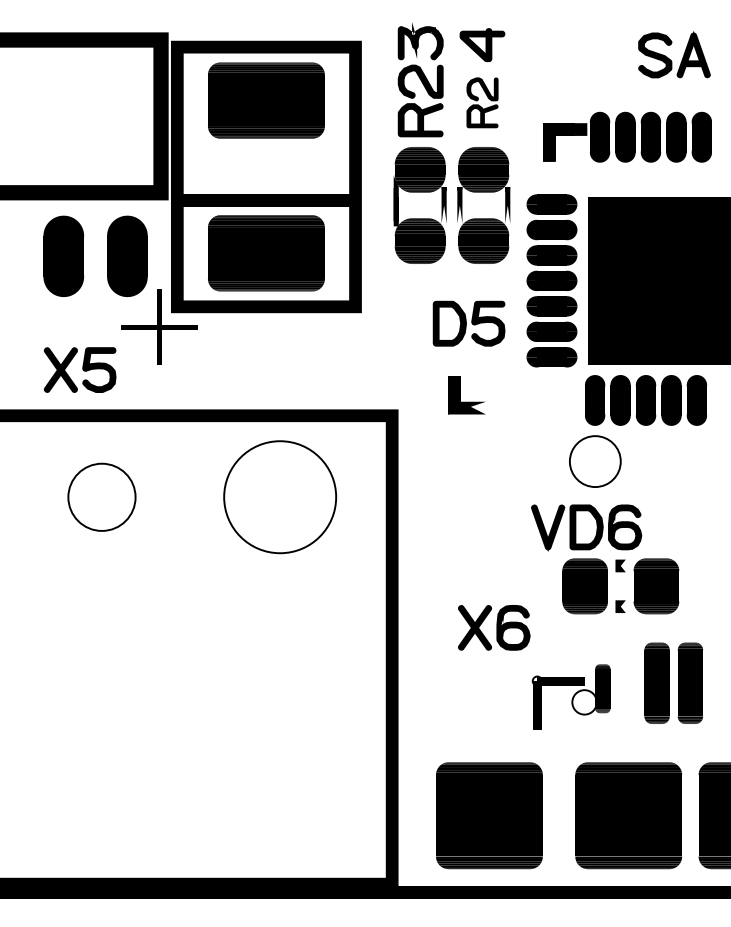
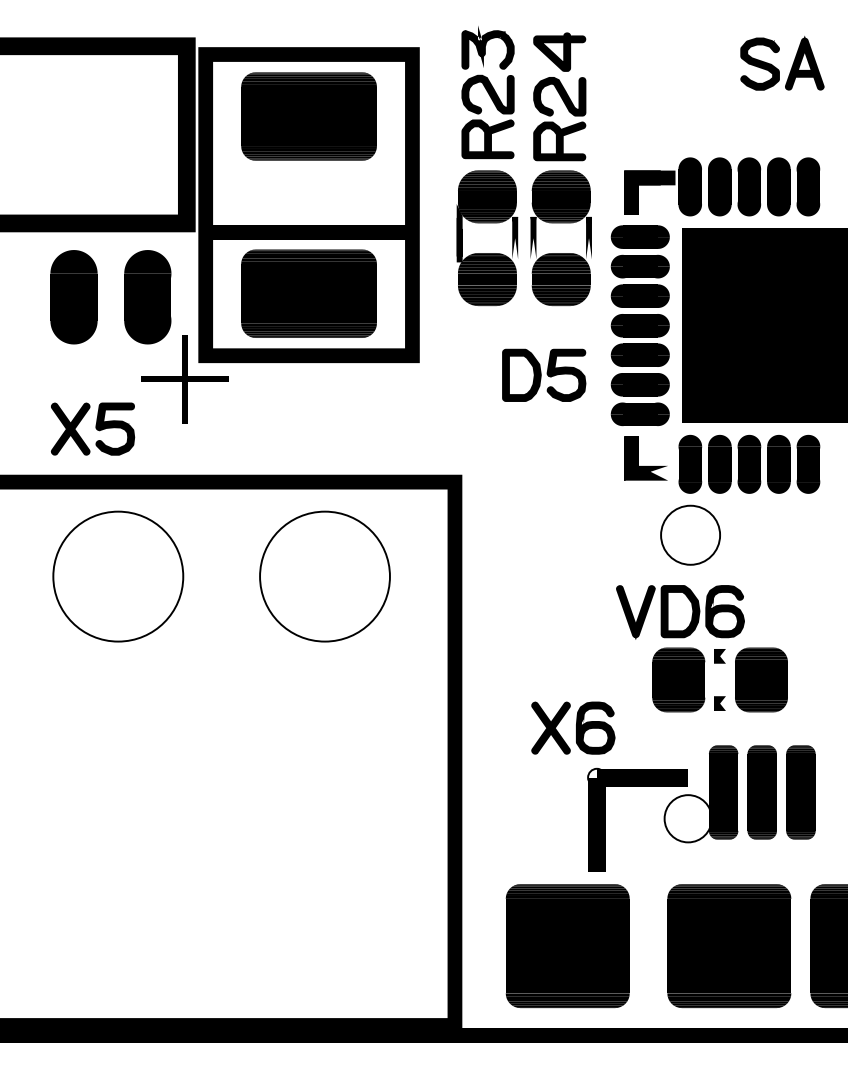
part: (482, 102) -> (559, 118), size x1.43
part: (627, 136) -> (722, 186), moved
part: (466, 395) -> (645, 458), moved
part: (101, 497) -> (117, 576), size x1.67
part: (571, 696) -> (662, 807), size x1.67

